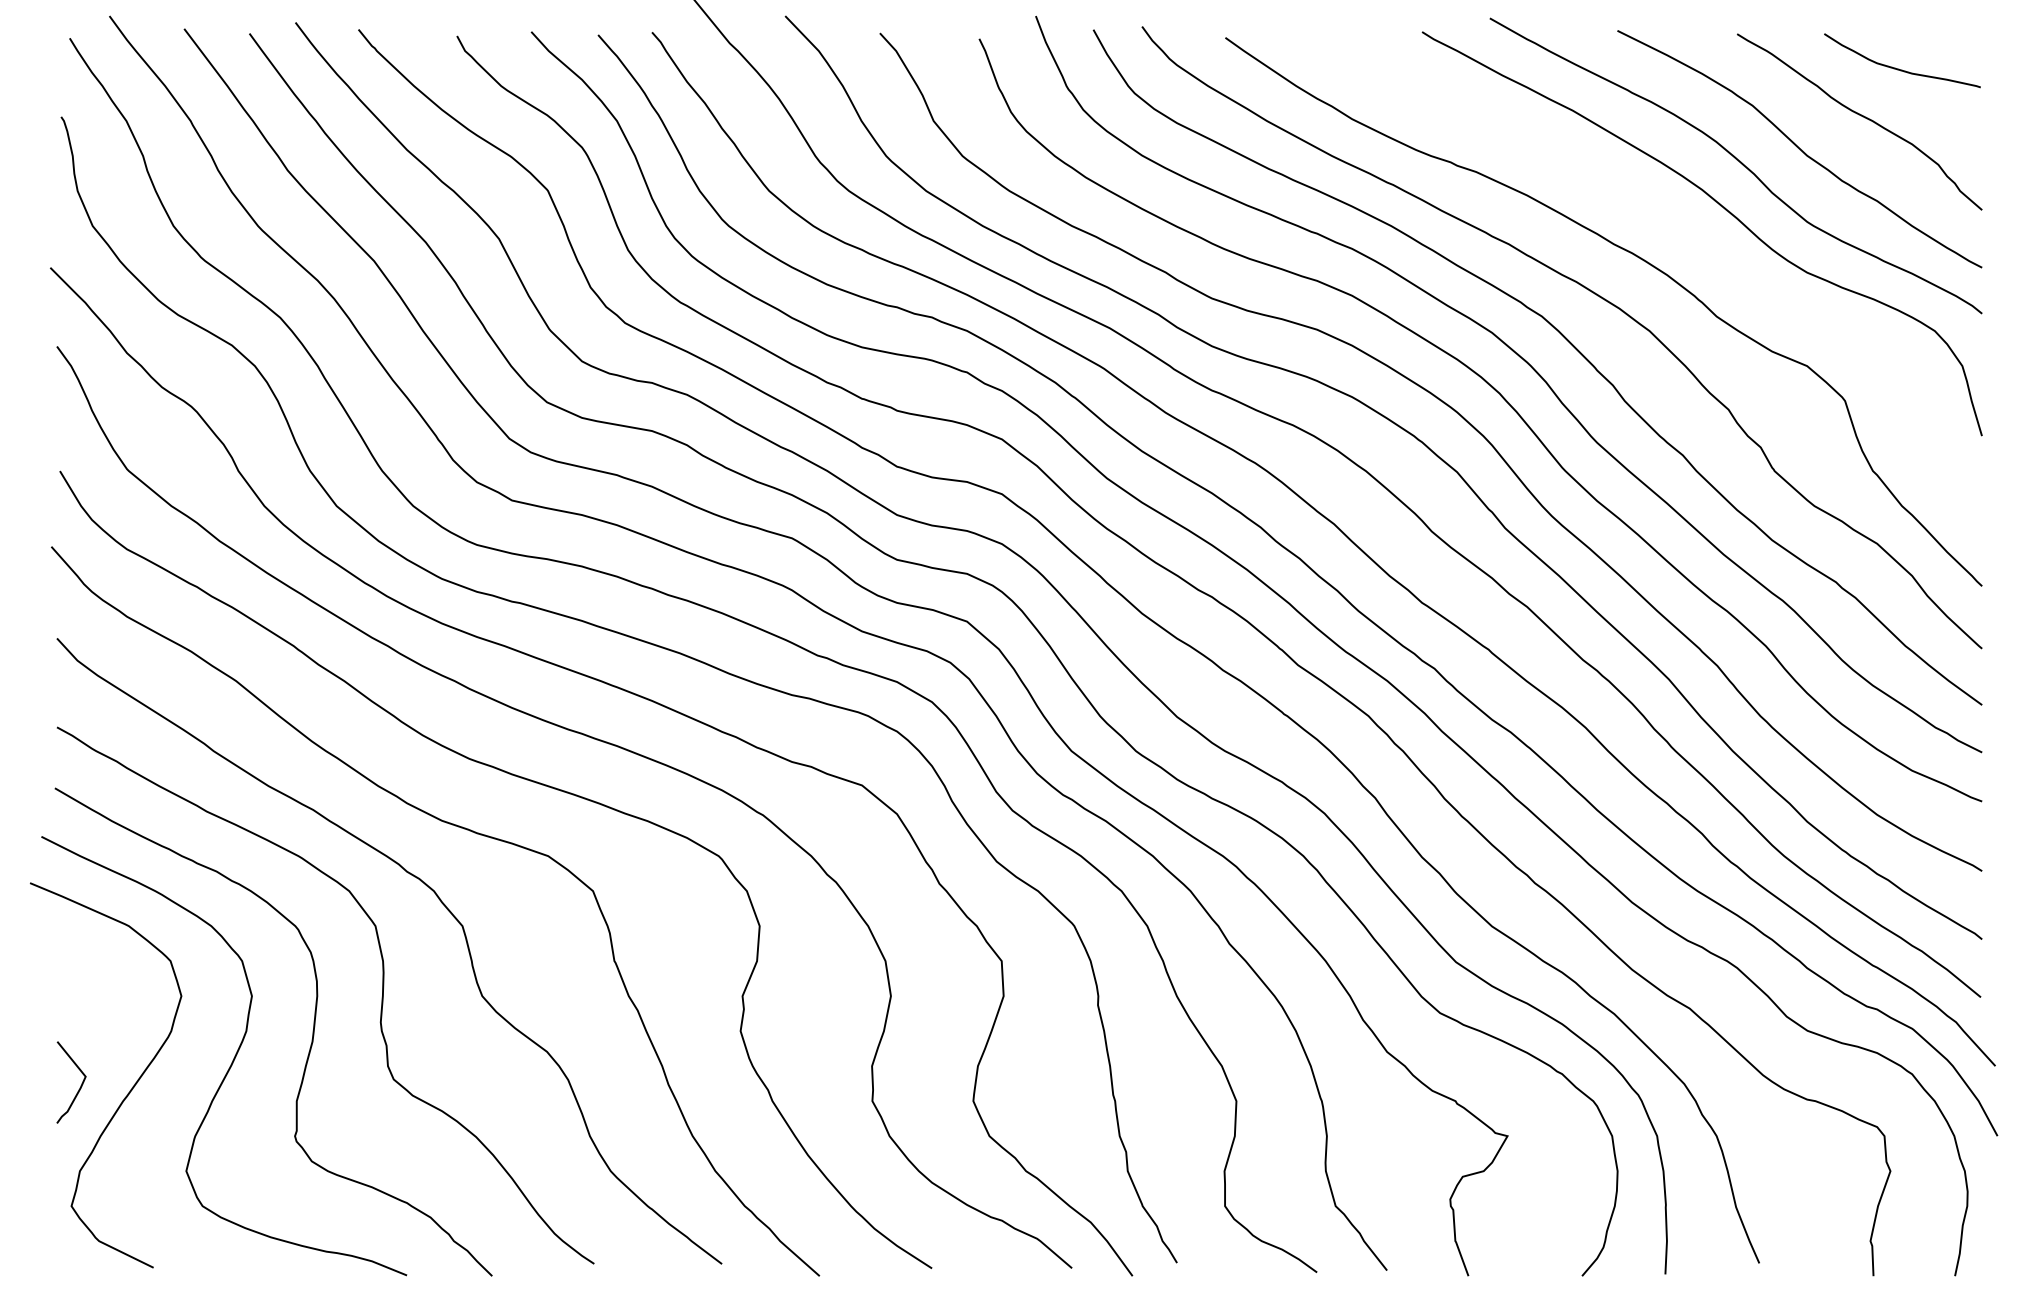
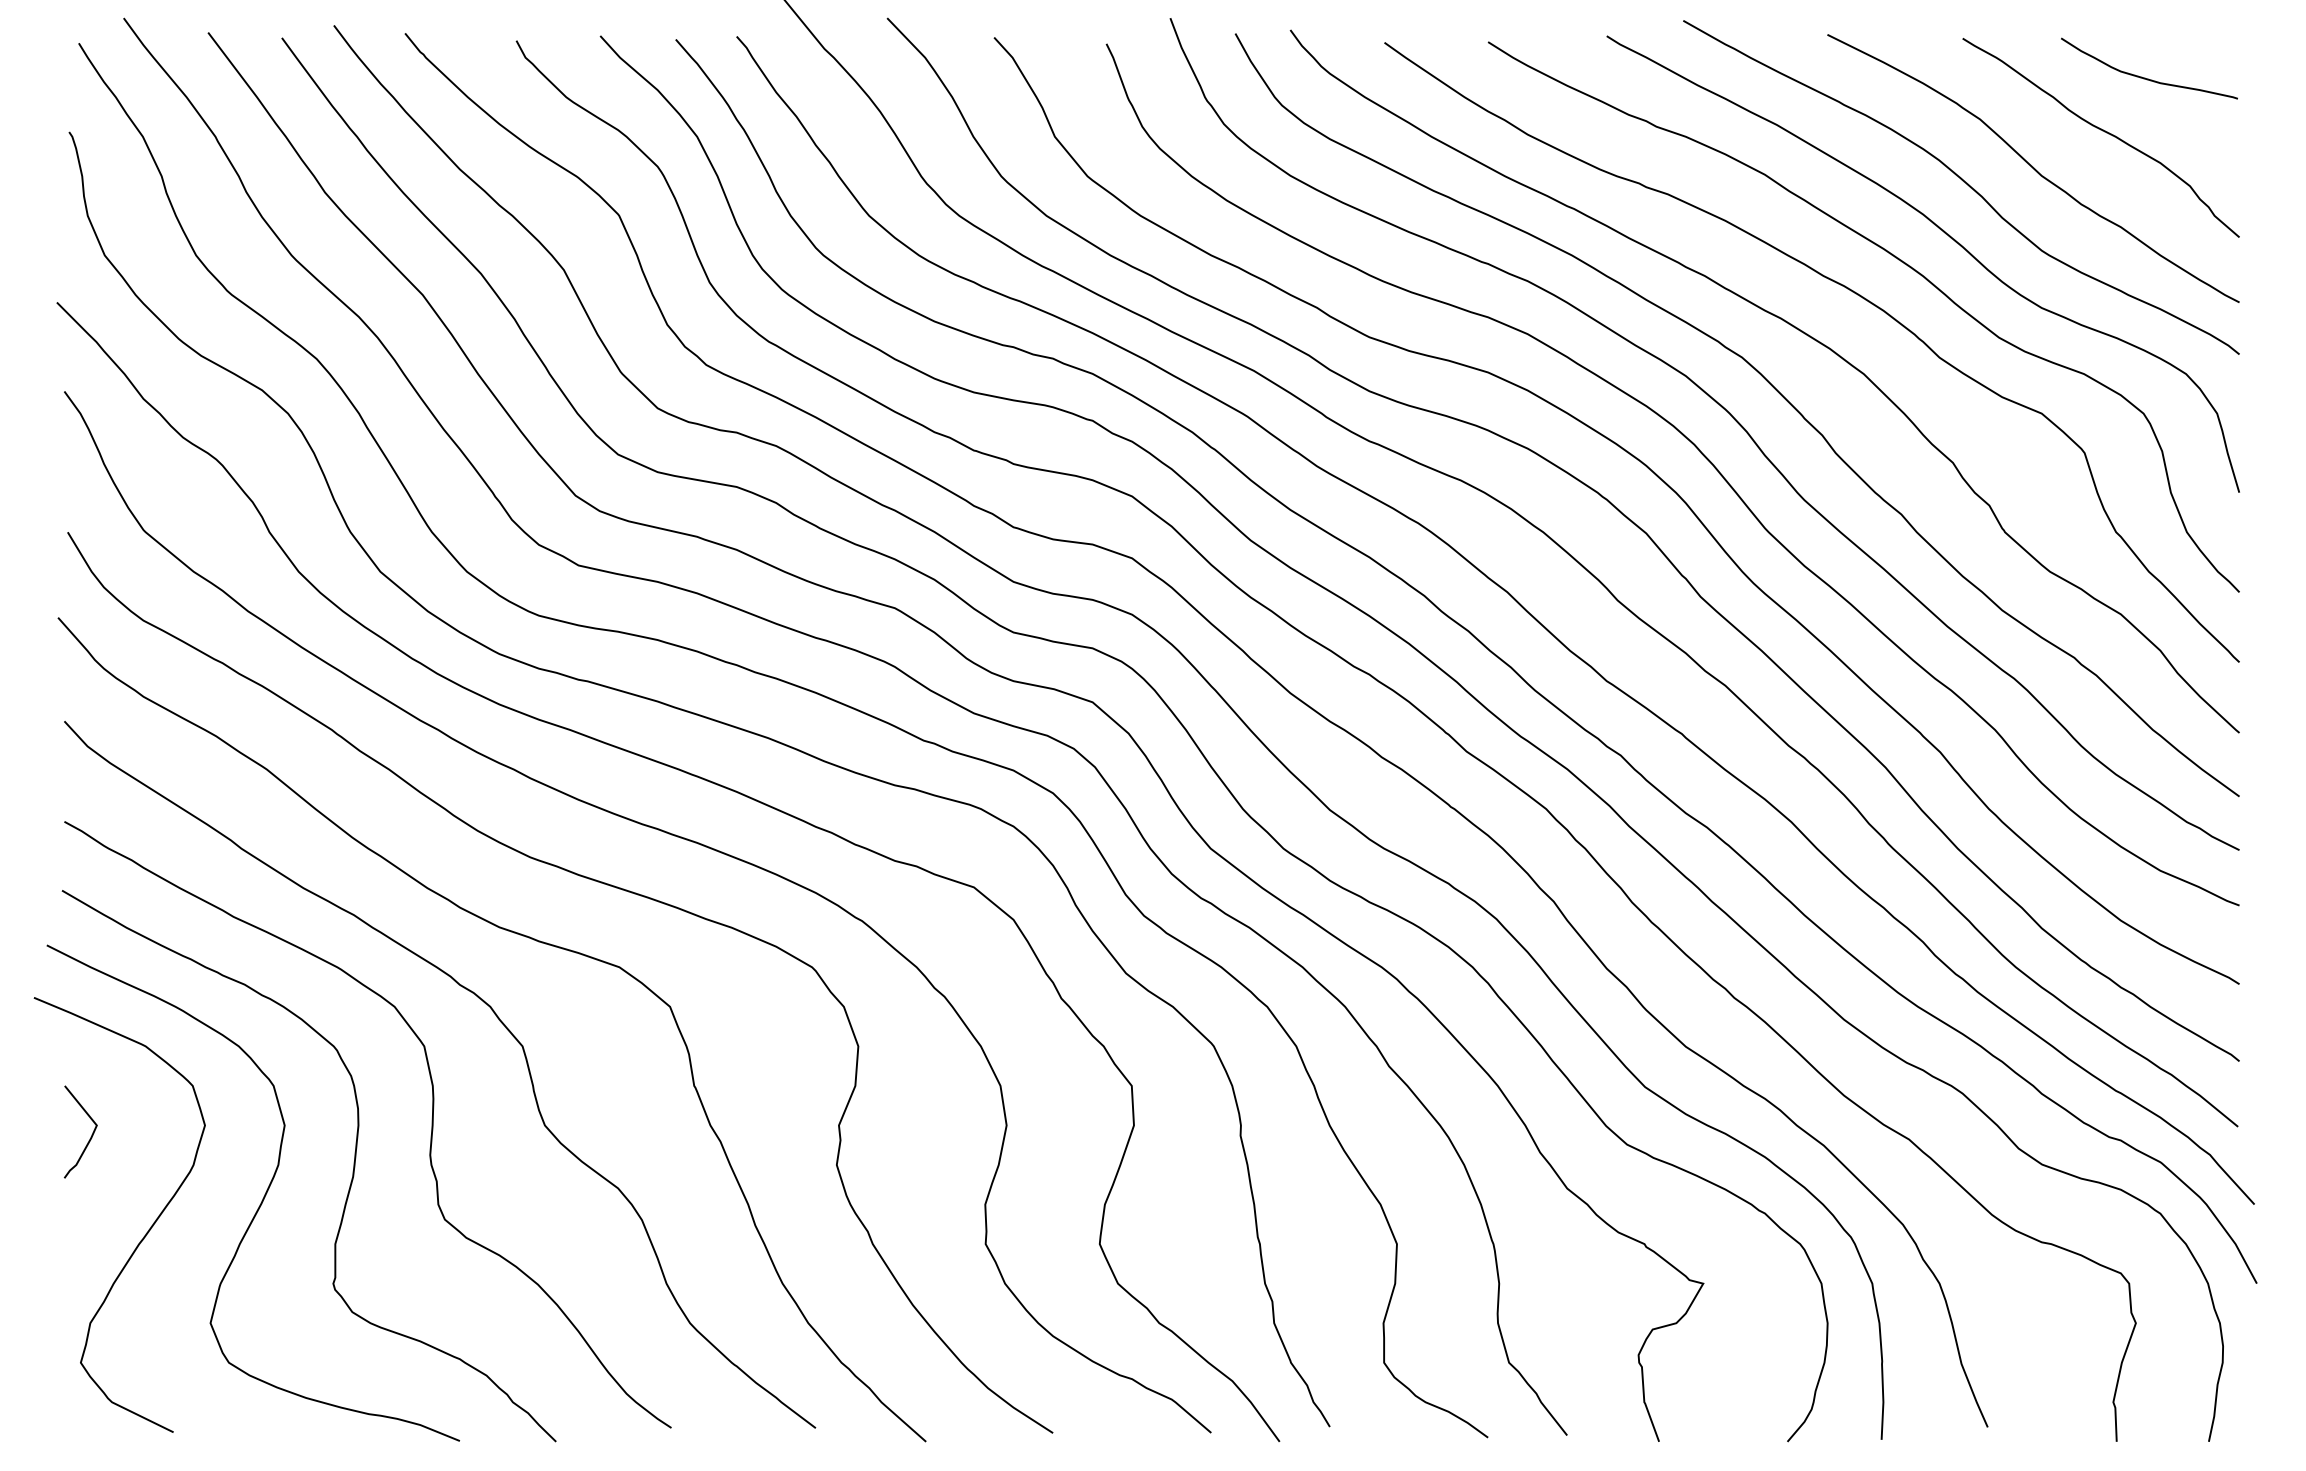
curve: (1682, 232) -> (1901, 262), added
curve: (80, 1084) -> (91, 1134), moved

